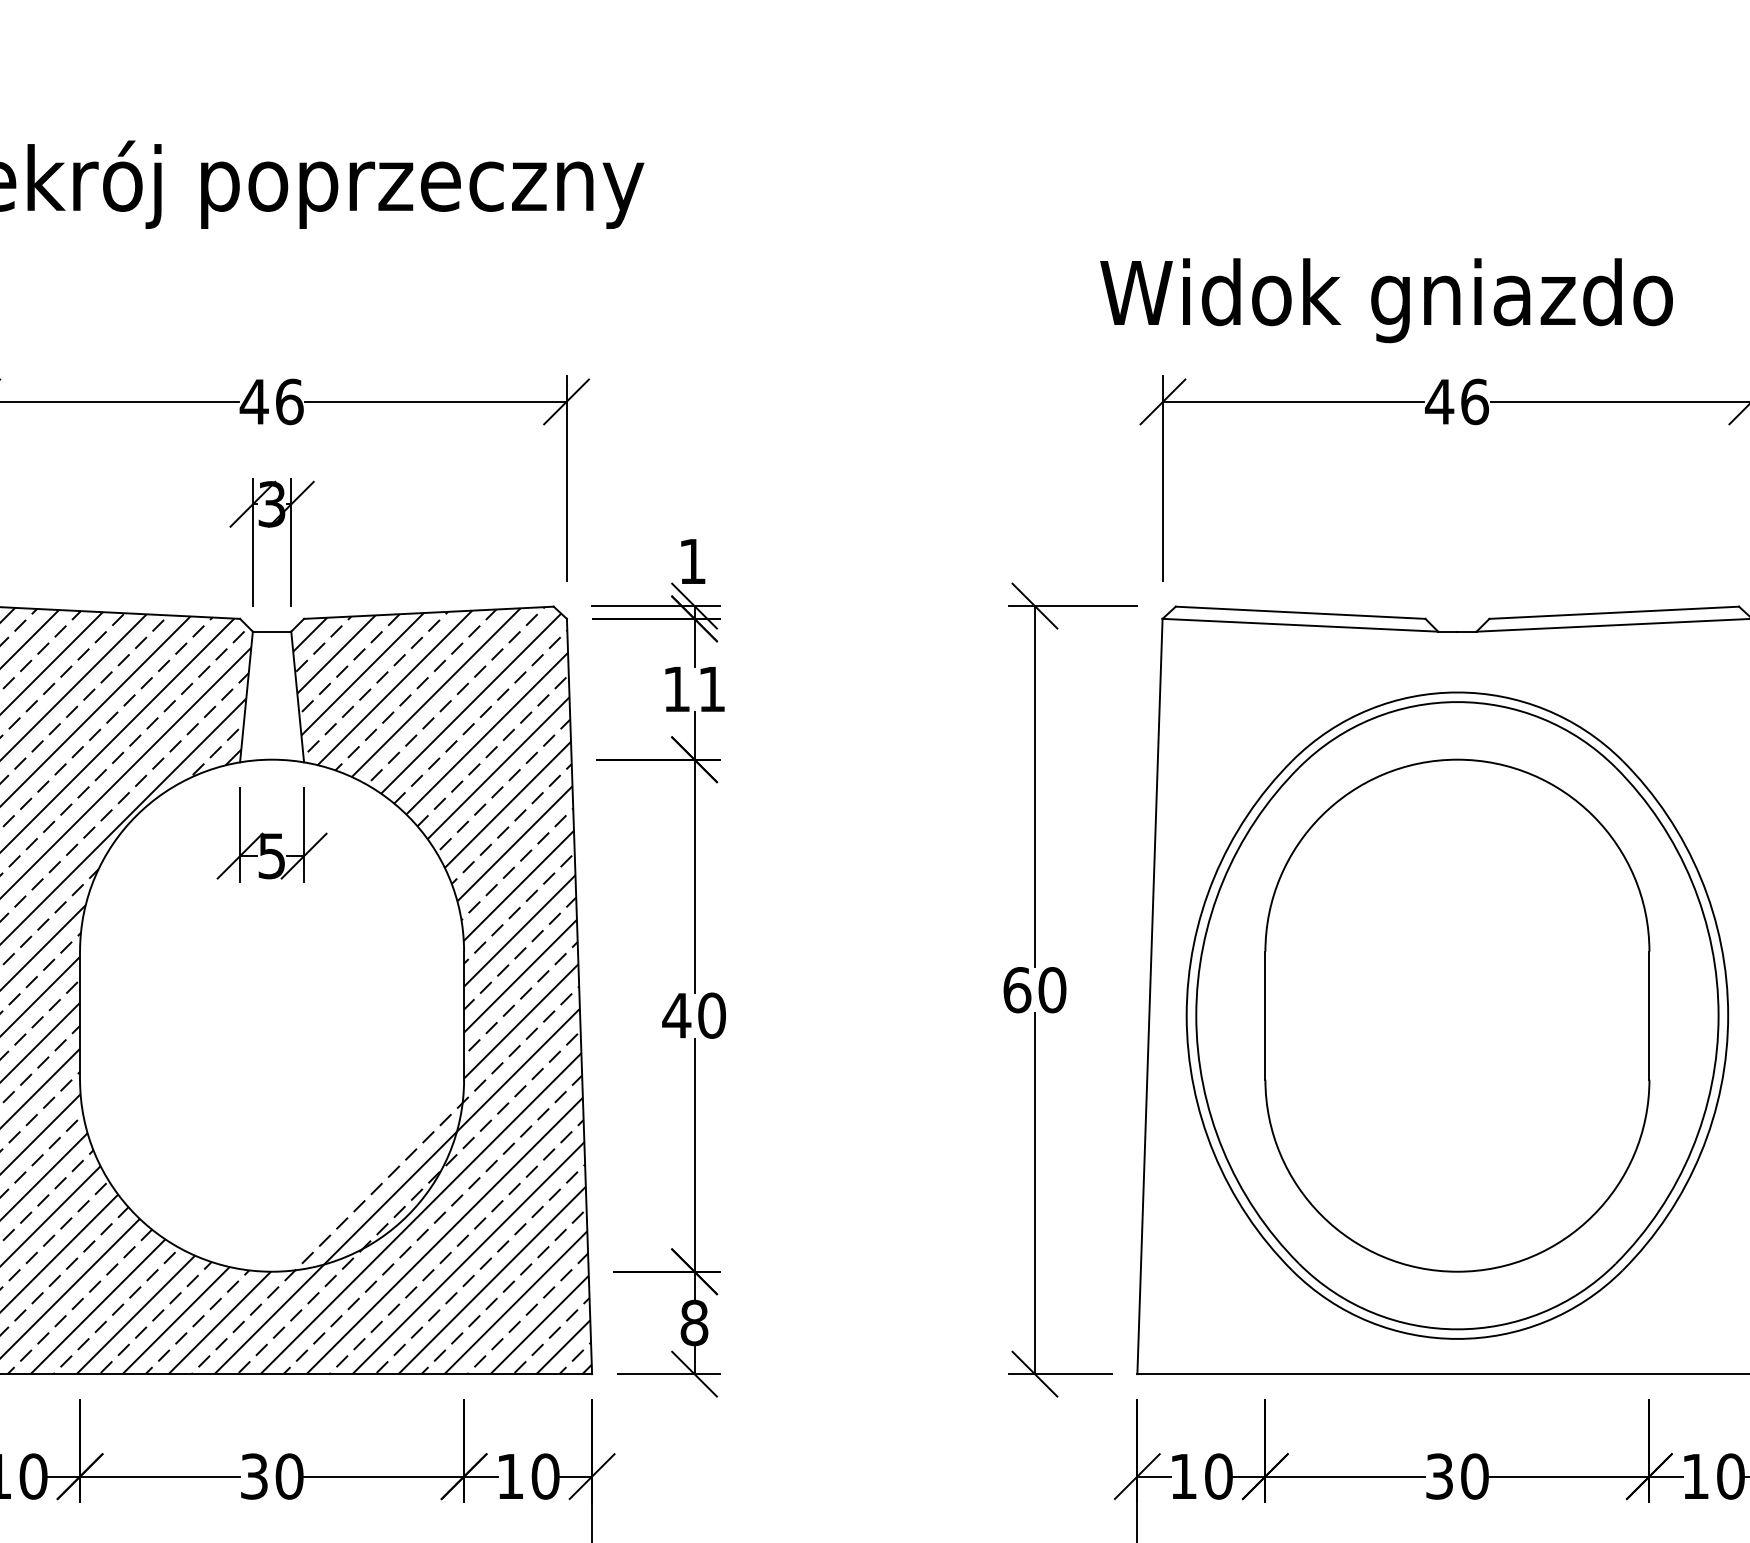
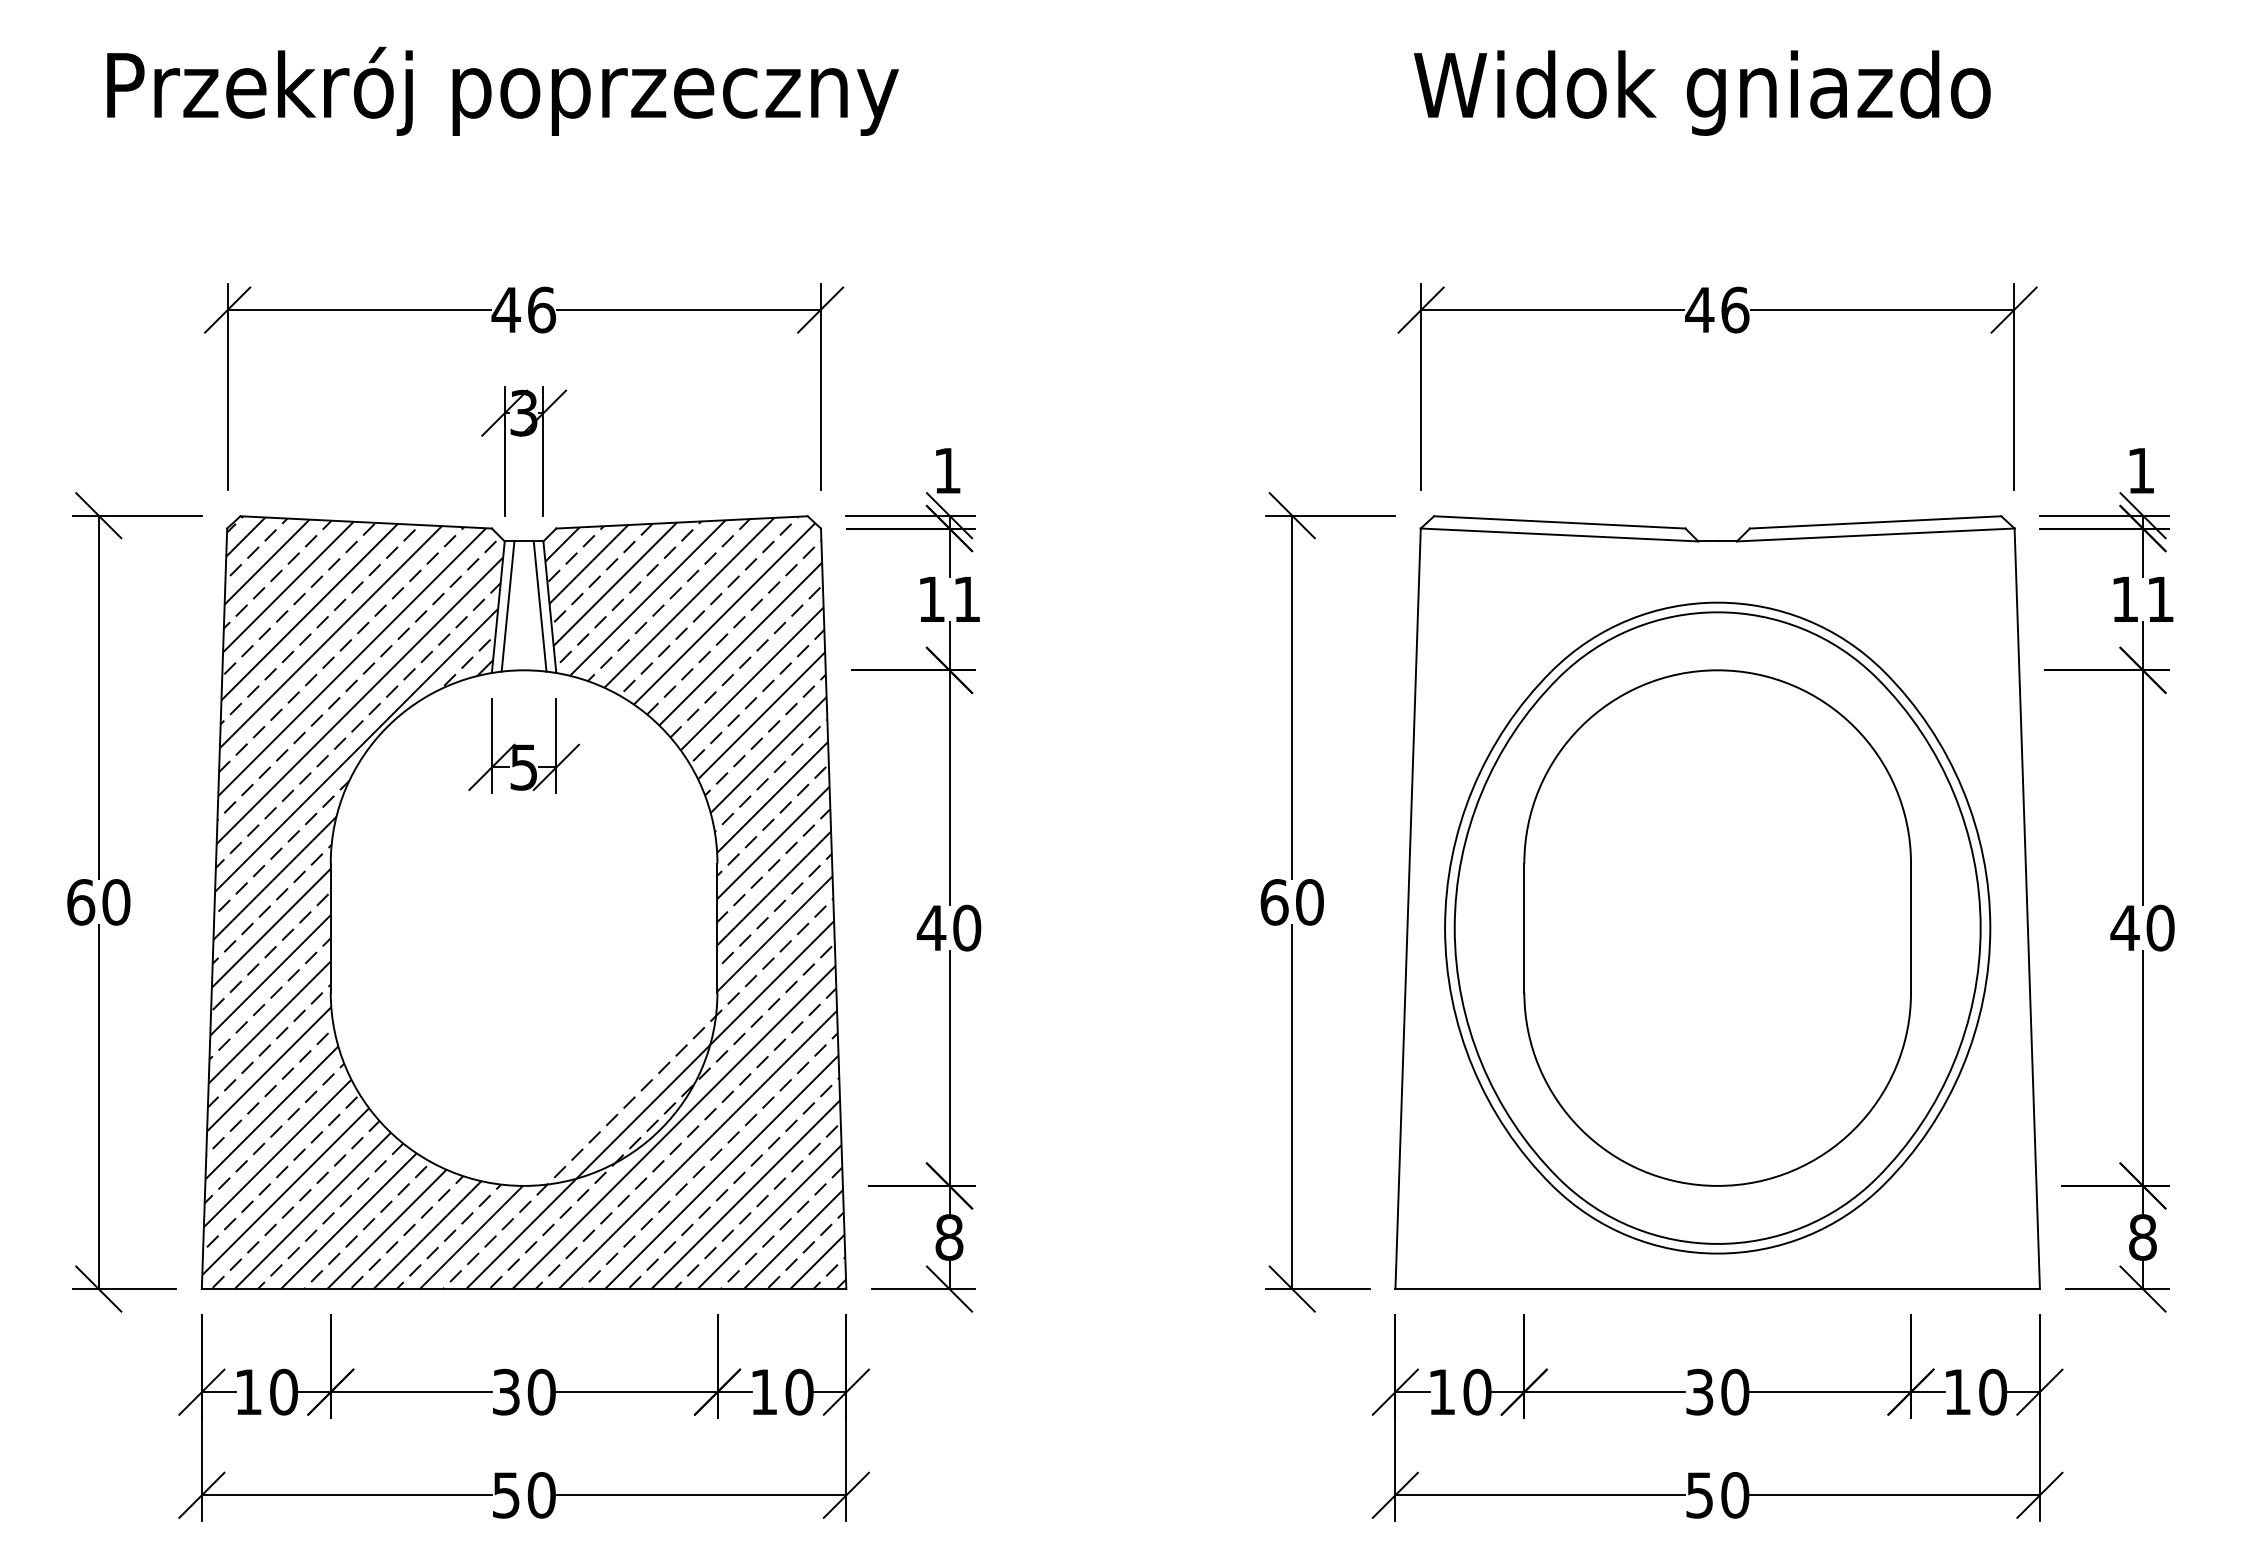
text: (1386, 300) -> (1702, 92), moved
line: (255, 696) -> (507, 606), added
line: (287, 696) -> (539, 606), added

